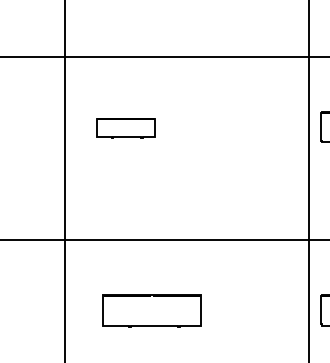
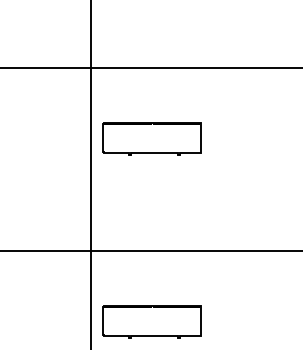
part: (125, 127) -> (151, 138), size x1.67
part: (151, 310) -> (151, 321), moved

